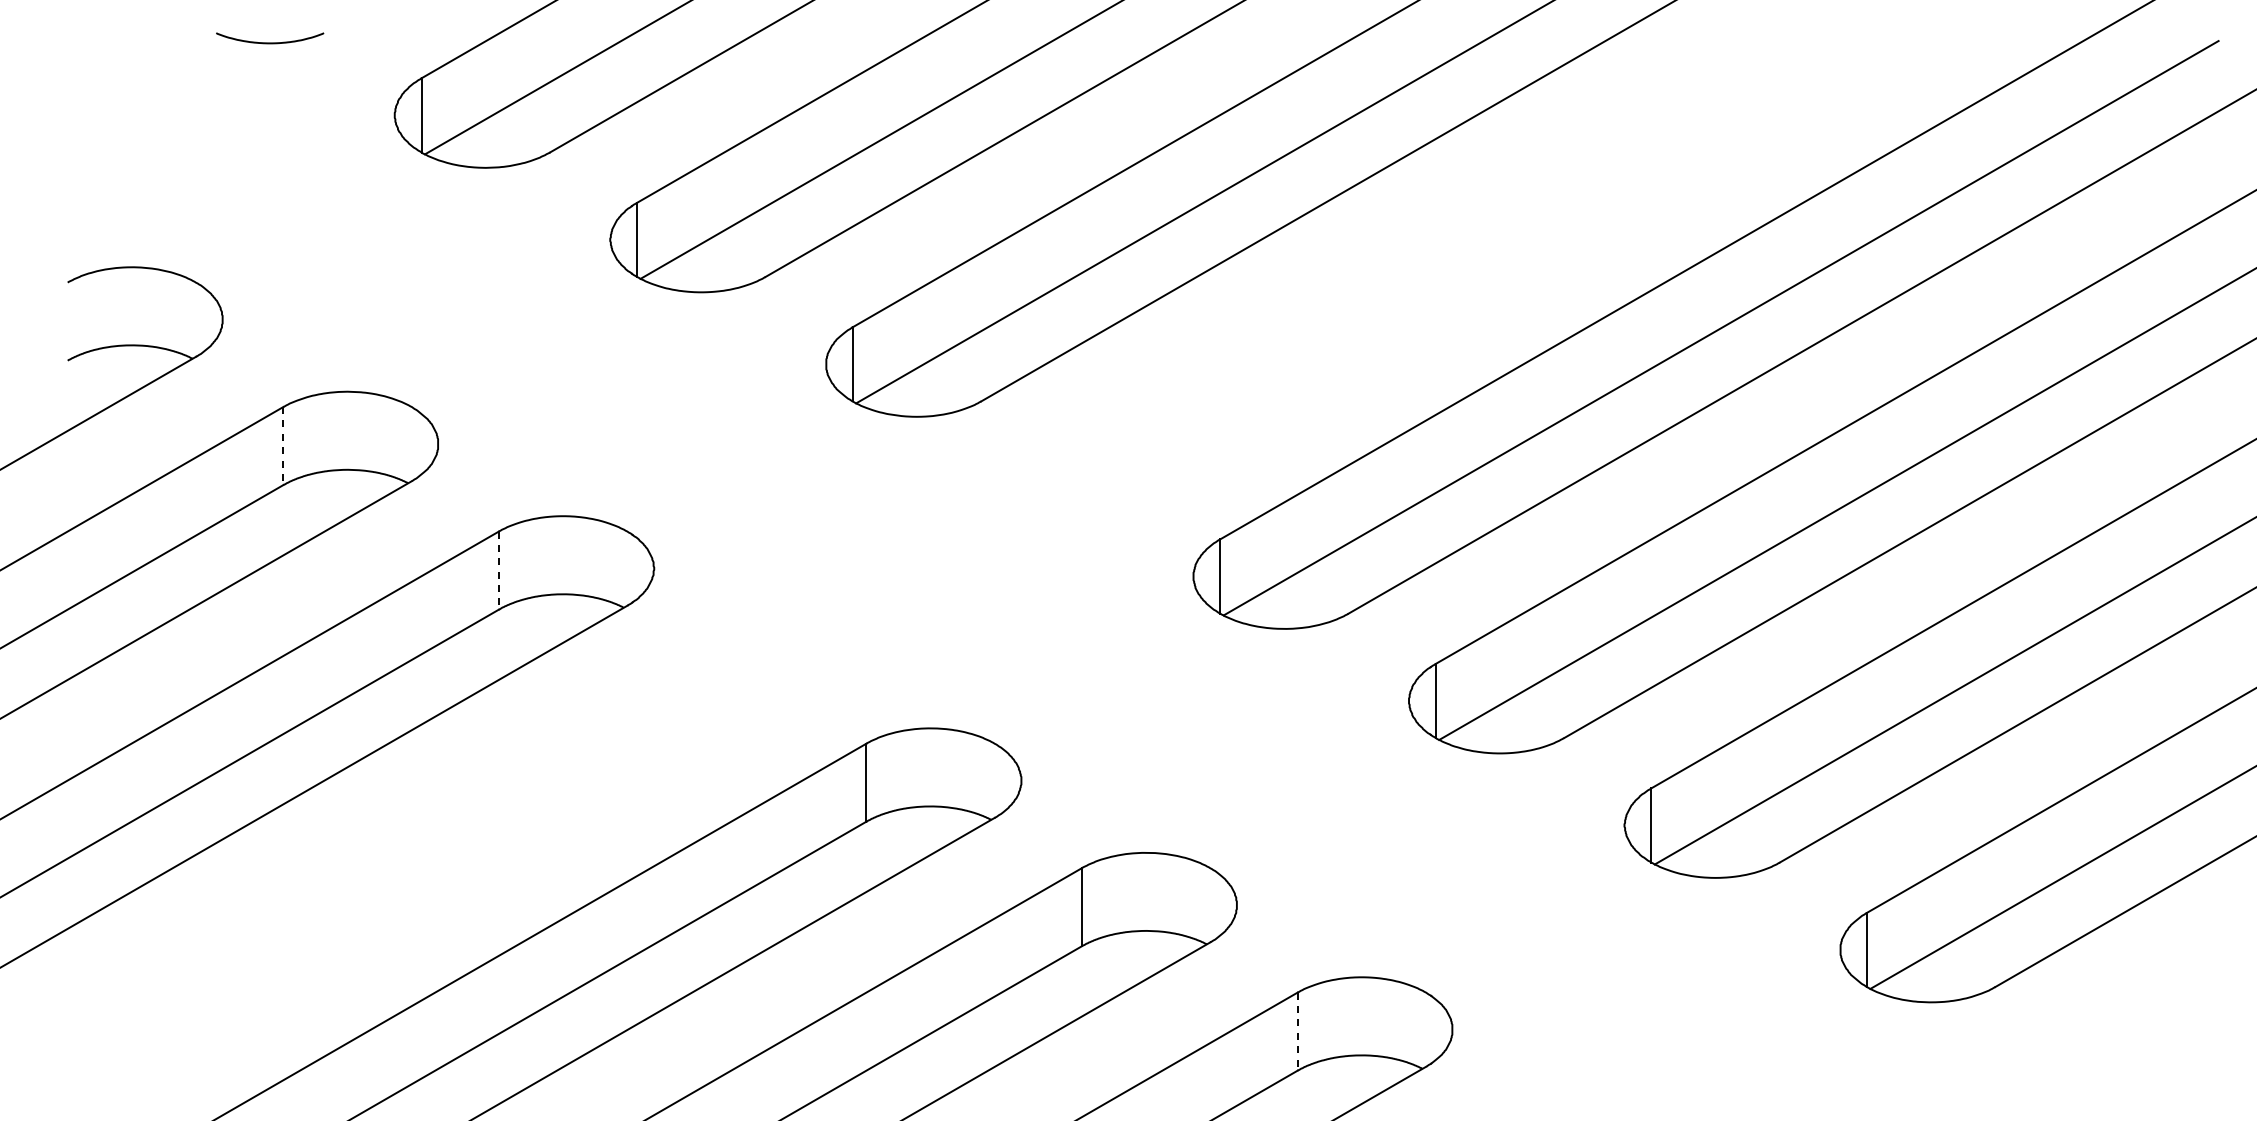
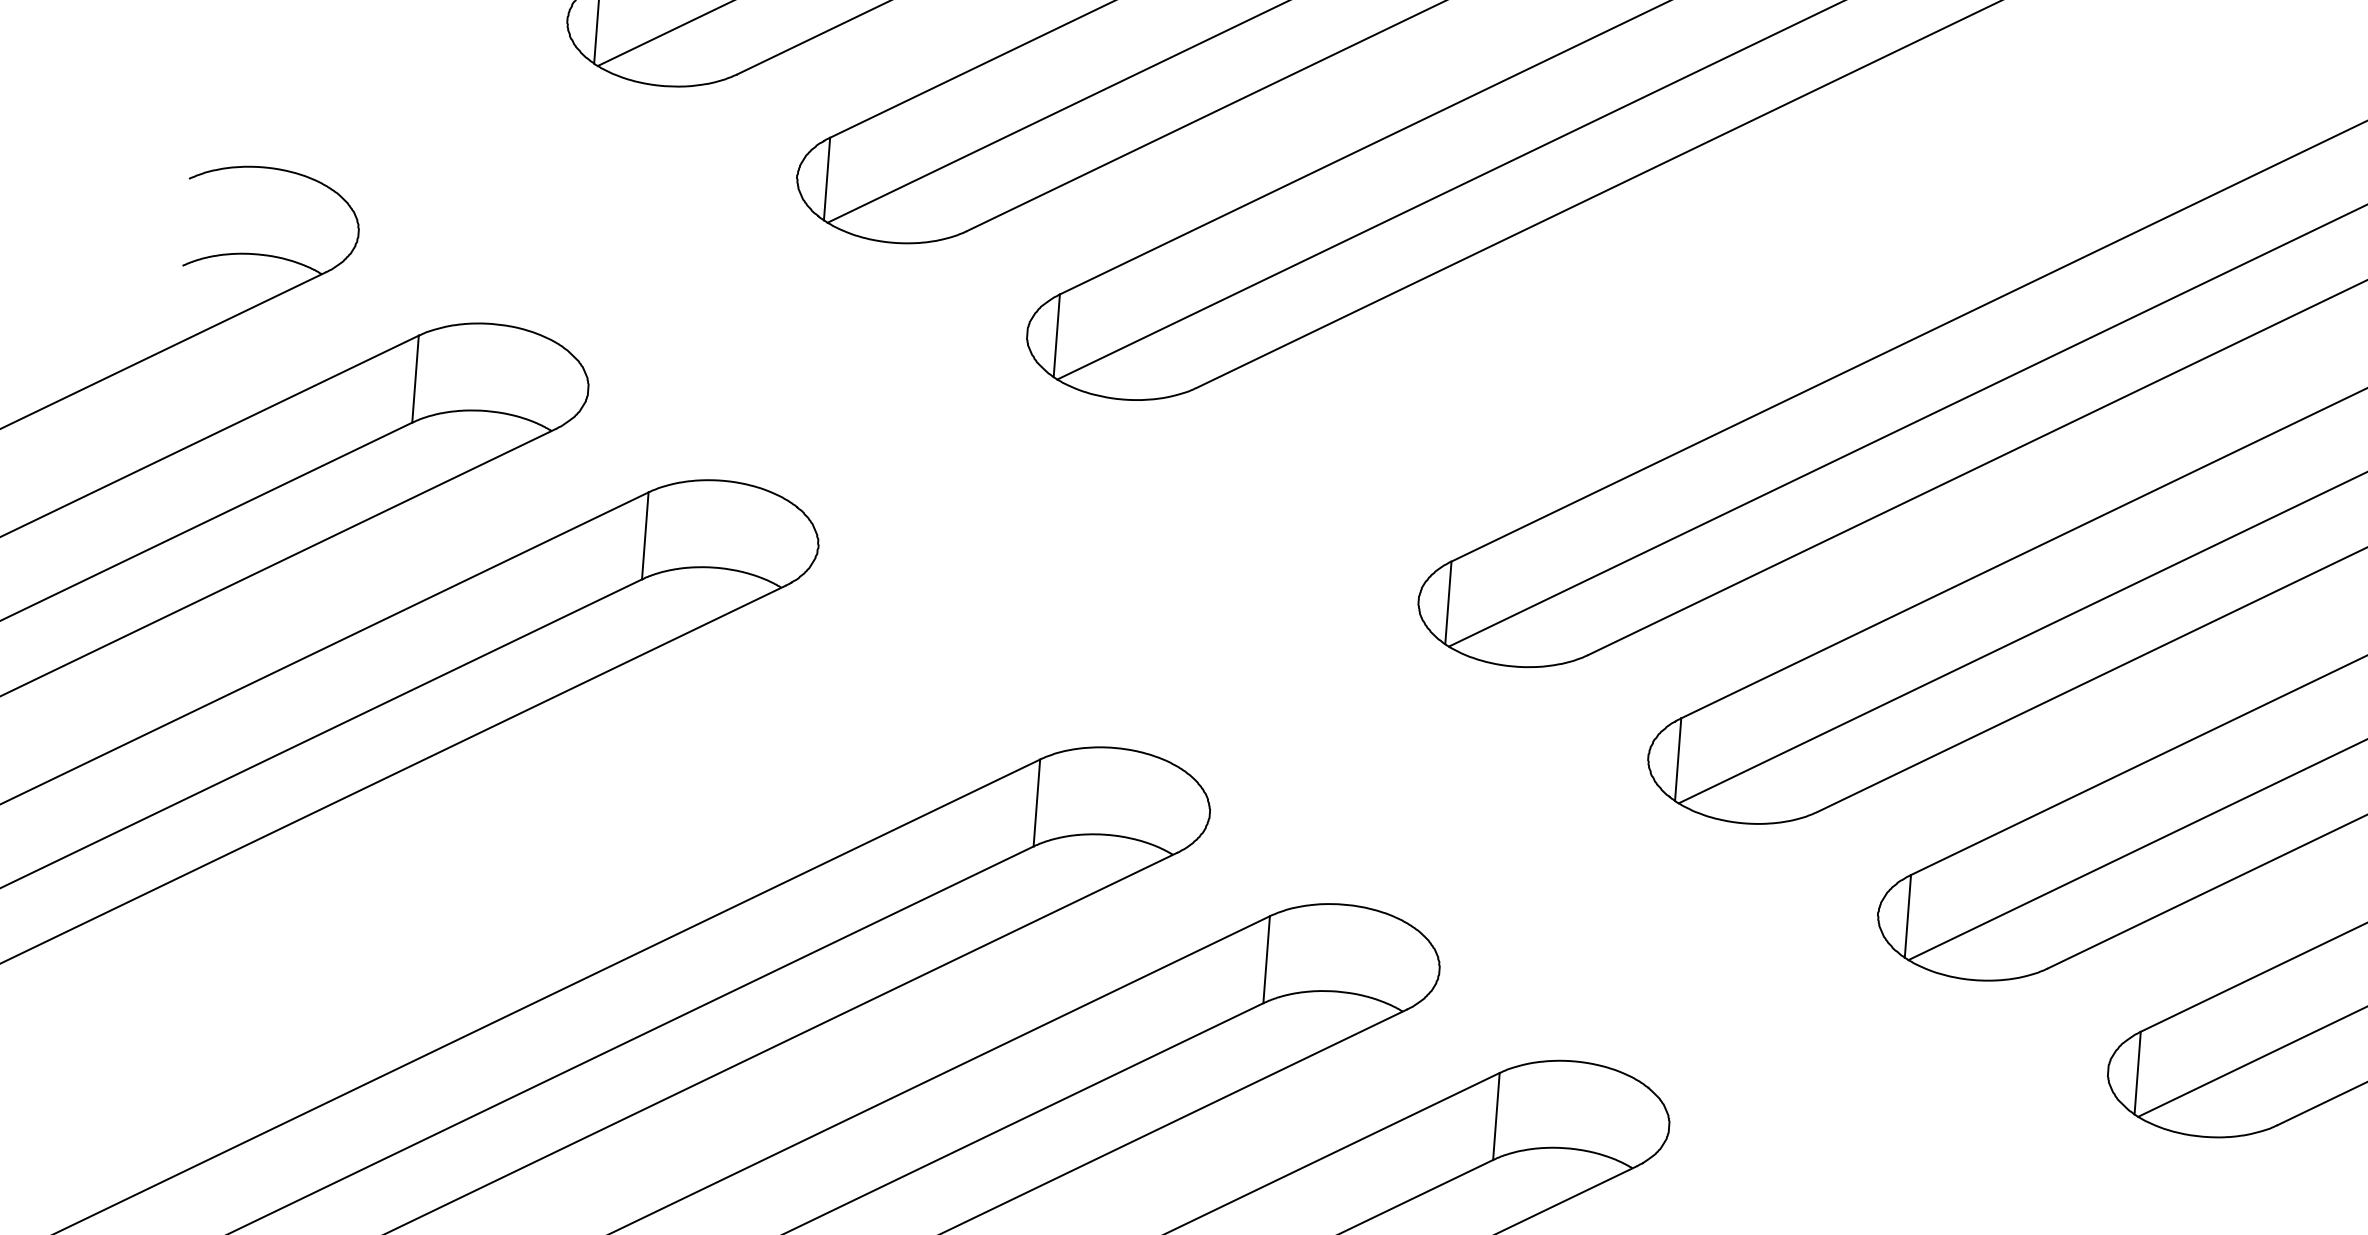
line: (283, 446) -> (415, 379), dashed -> solid
line: (498, 571) -> (644, 536), dashed -> solid
line: (1297, 1032) -> (1496, 1117), dashed -> solid

